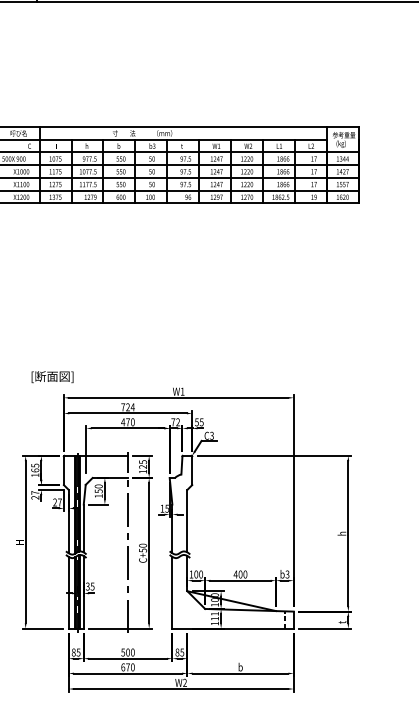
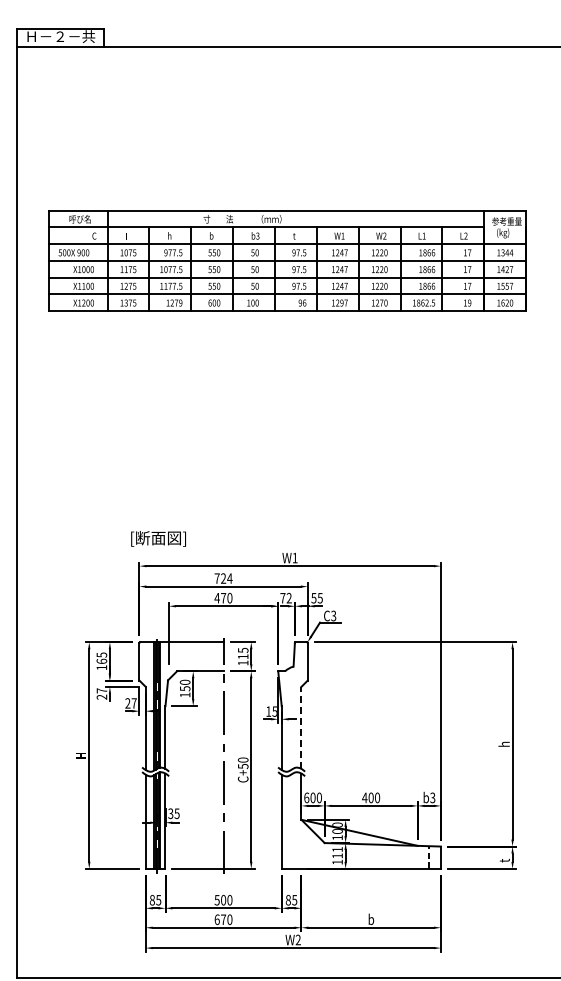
text: (52, 376) -> (158, 538), moved
text: (143, 466) -> (243, 656), 125 -> 115
line: (187, 520) -> (301, 727), solid -> dashed
text: (191, 574) -> (306, 797), 100 -> 600

